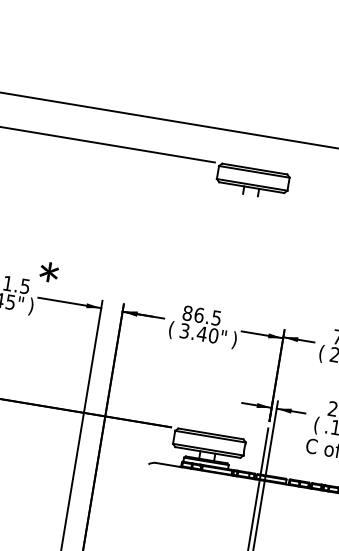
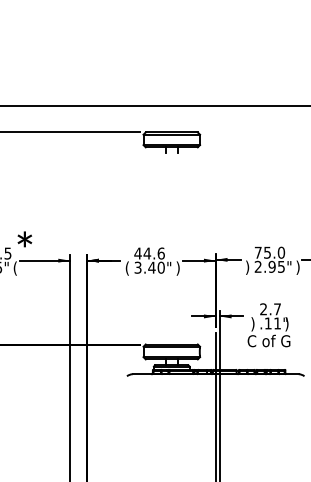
text: (30, 306) -> (14, 268), ) -> (
text: (201, 315) -> (149, 253), 86.5 -> 44.6
text: (321, 353) -> (247, 267), ( -> )
text: (315, 425) -> (252, 324), ( -> )

